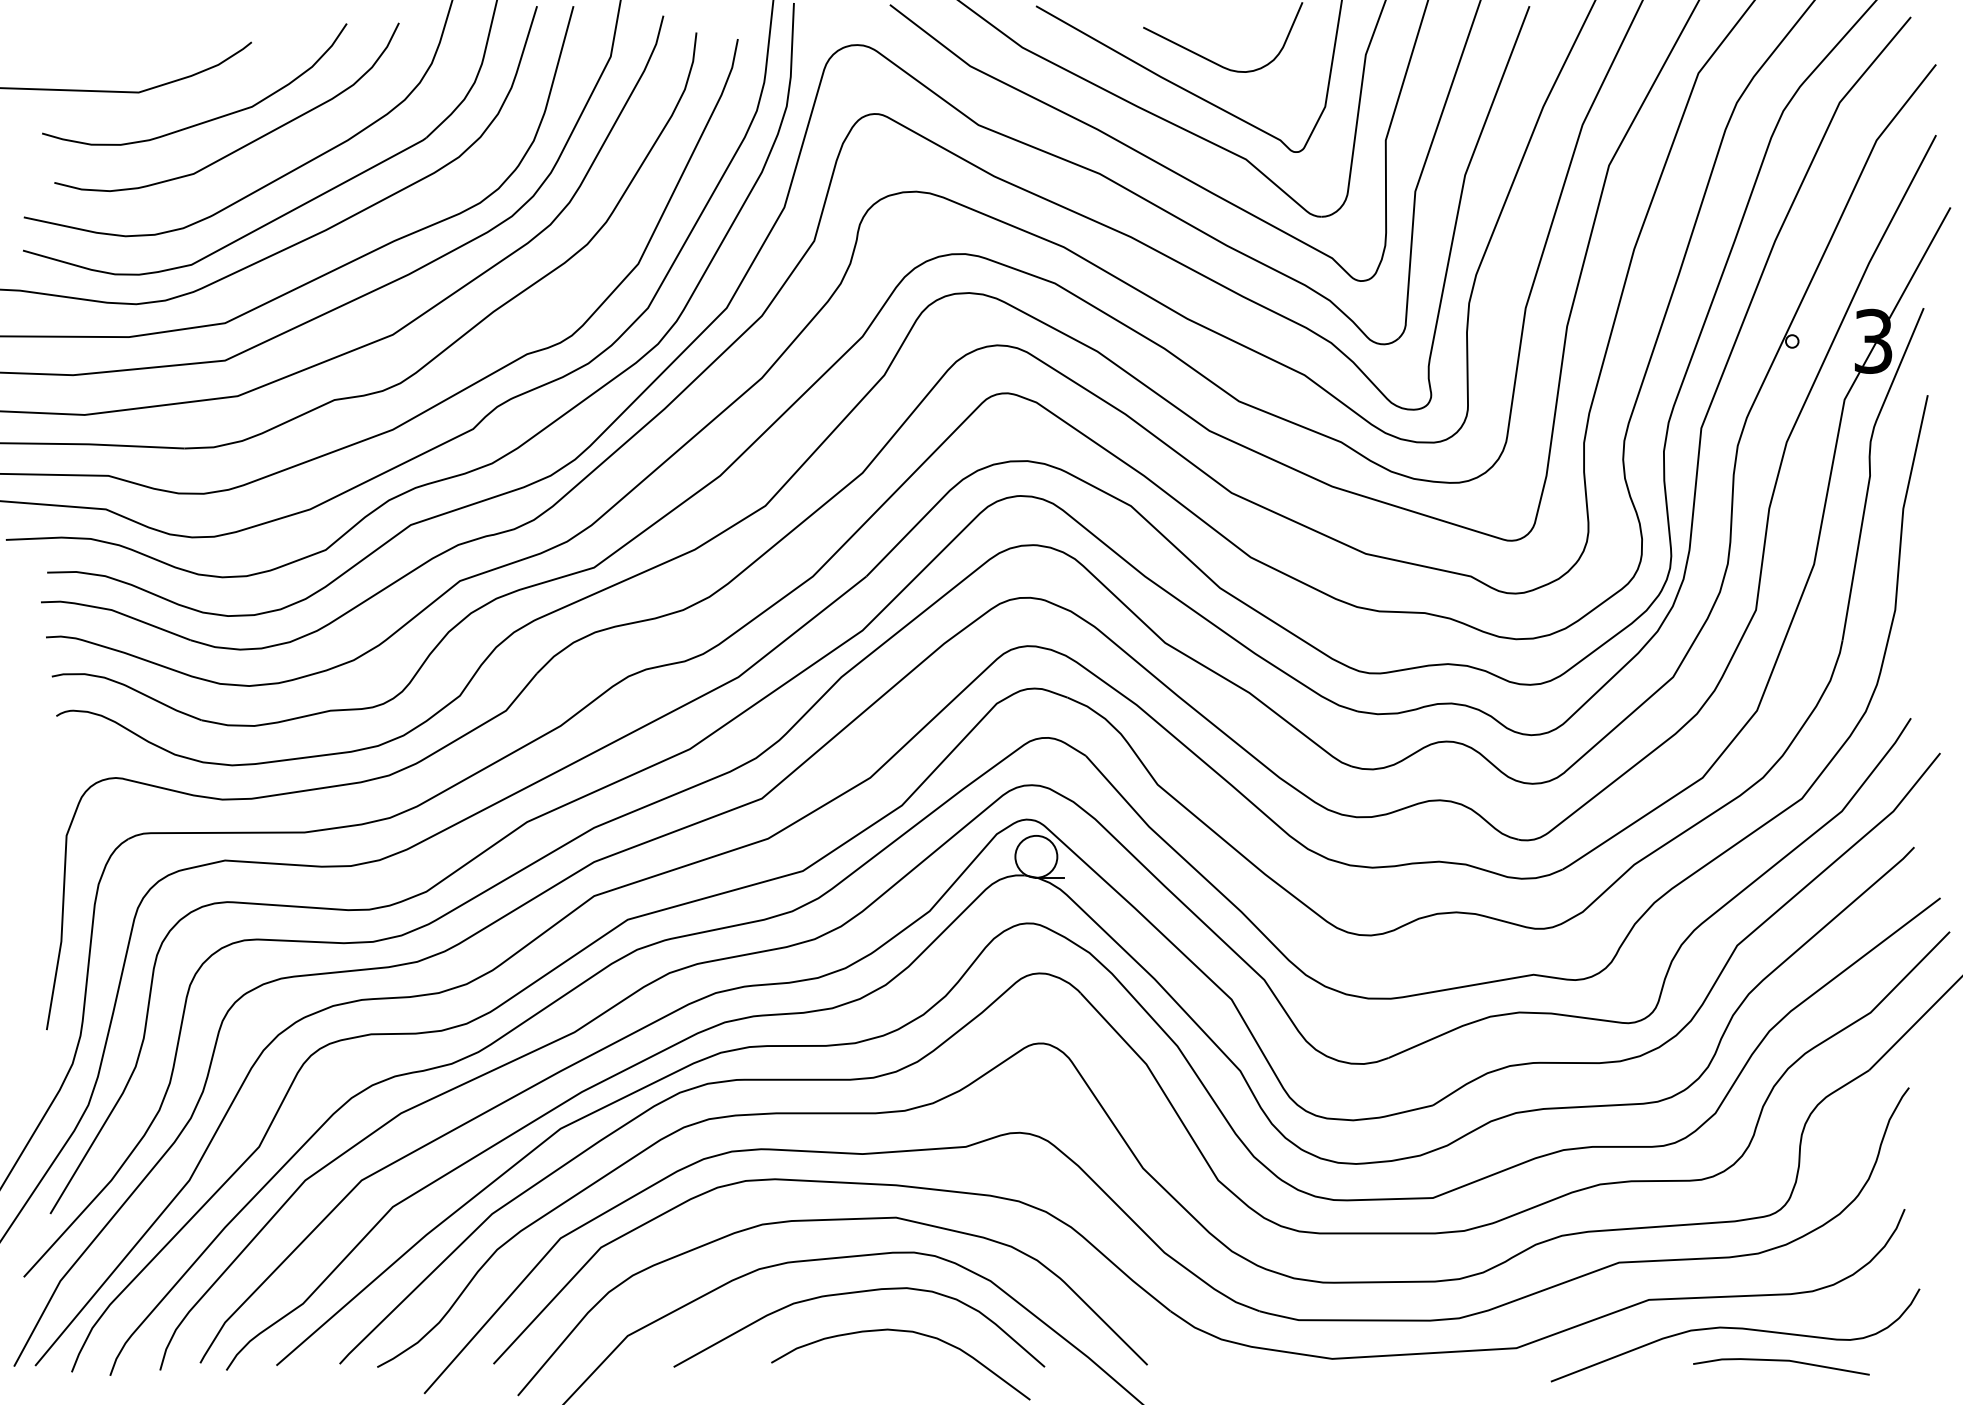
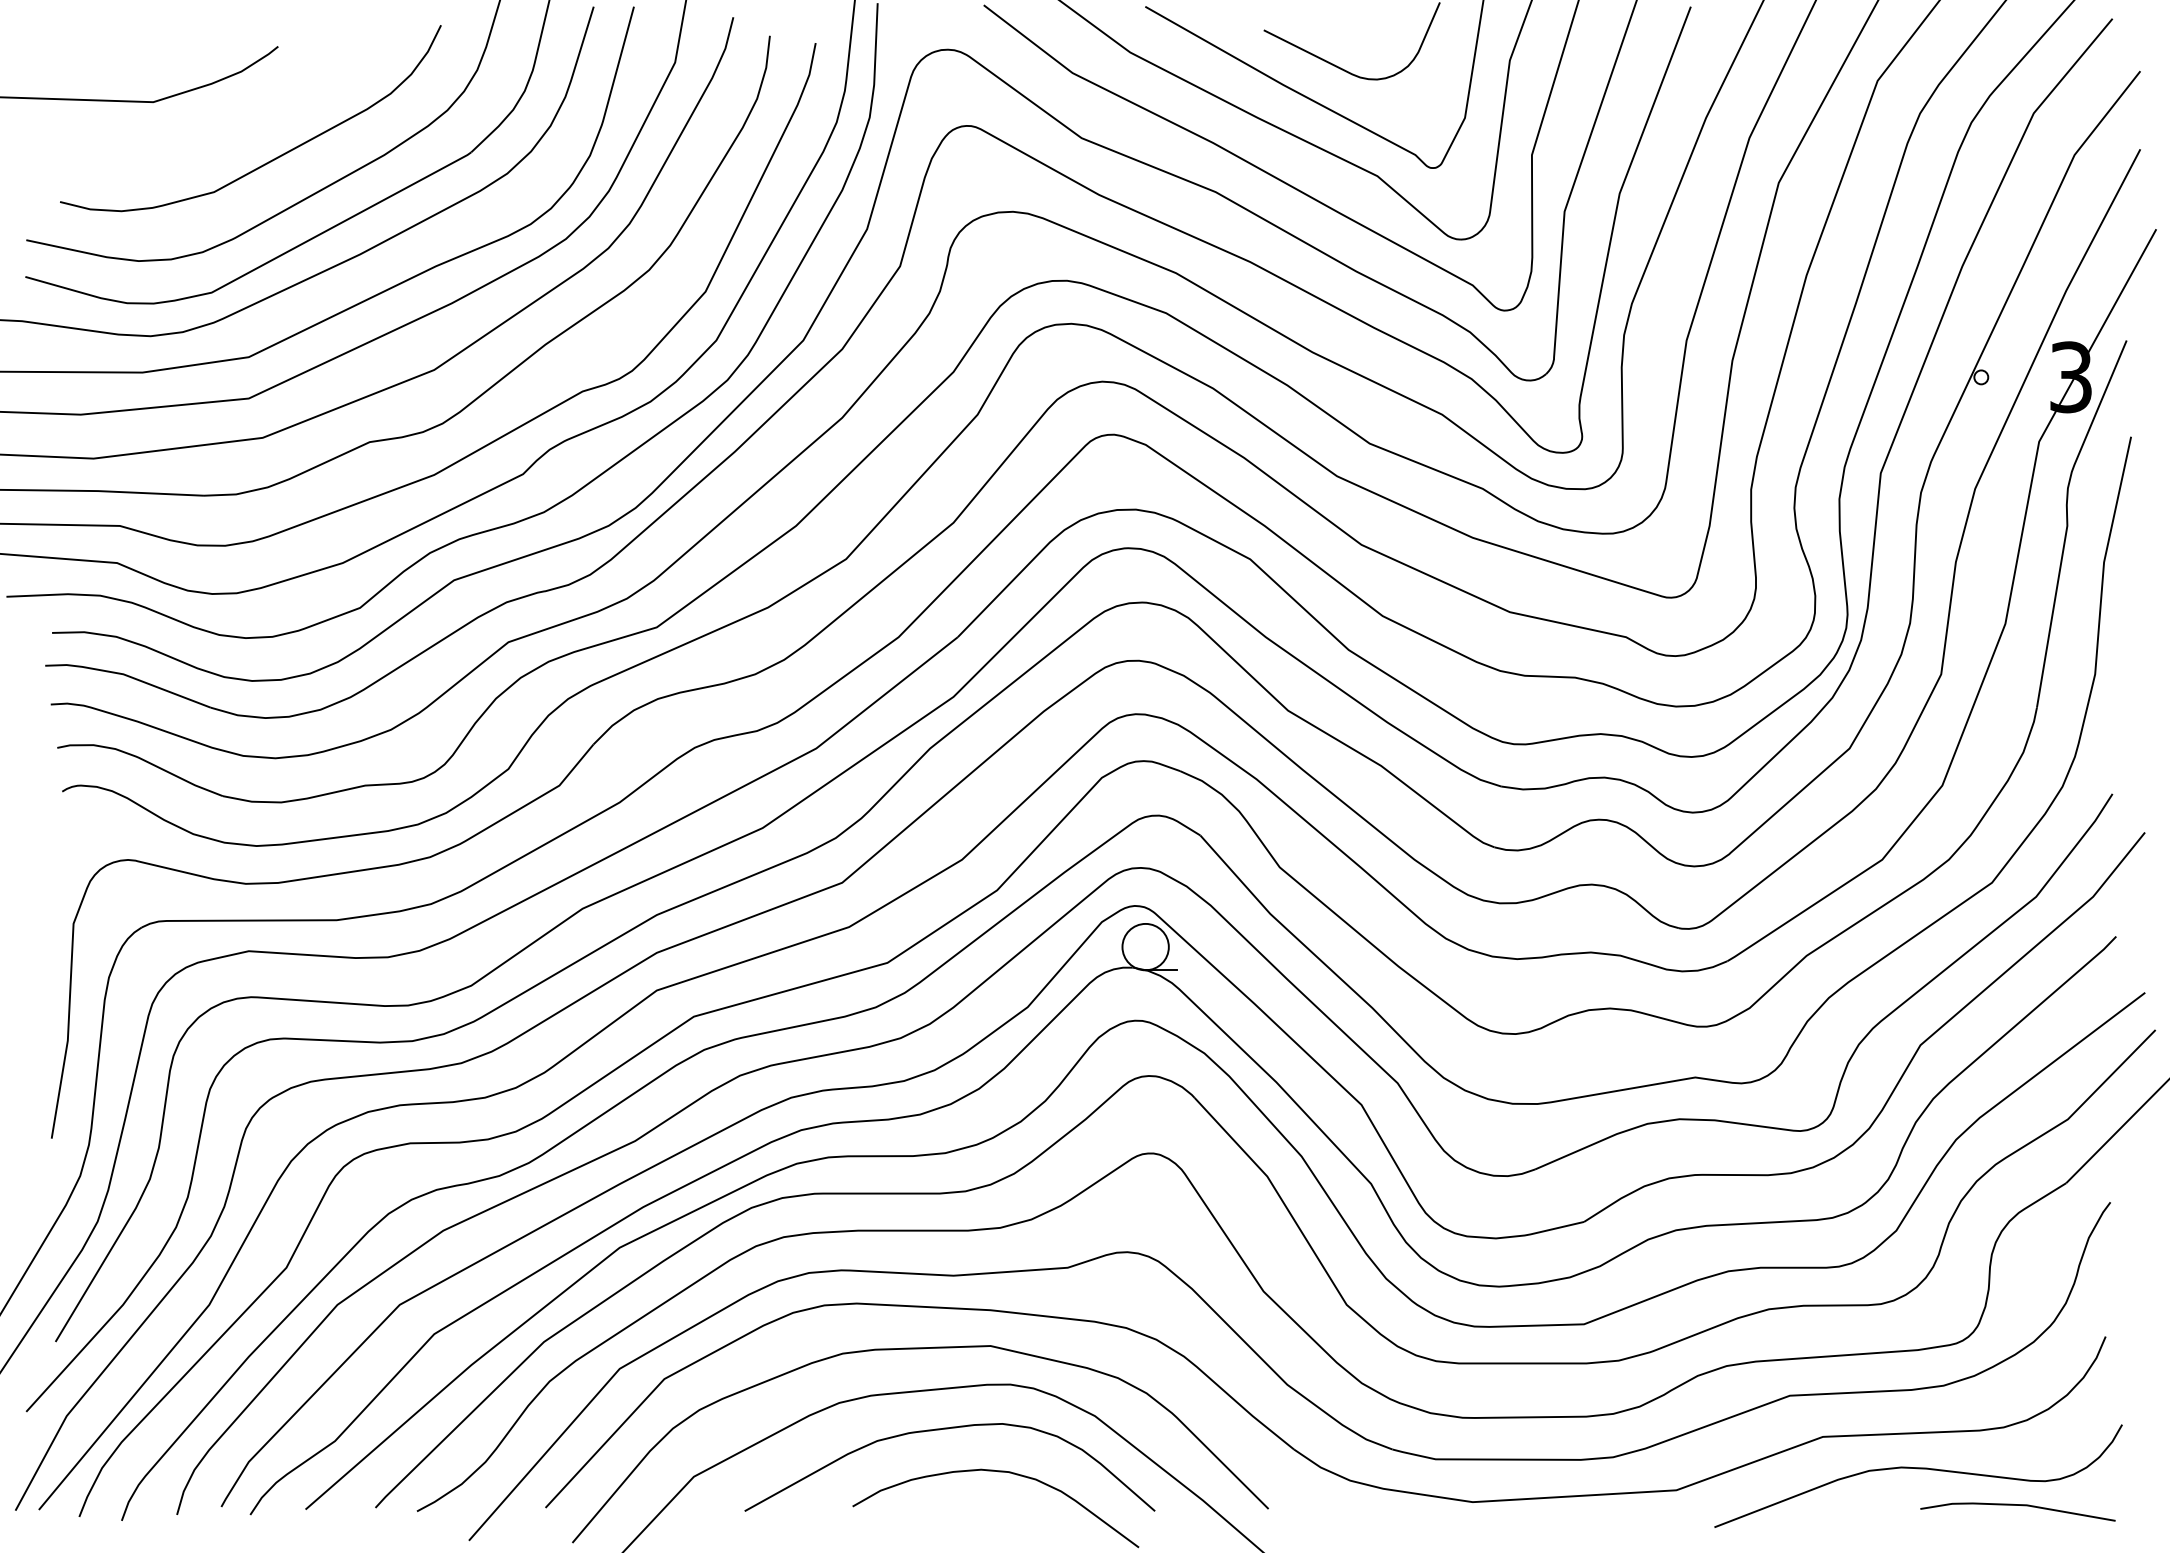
curve: (206, 120) -> (228, 133), removed
line: (1781, 1361) -> (2018, 1506), moved

